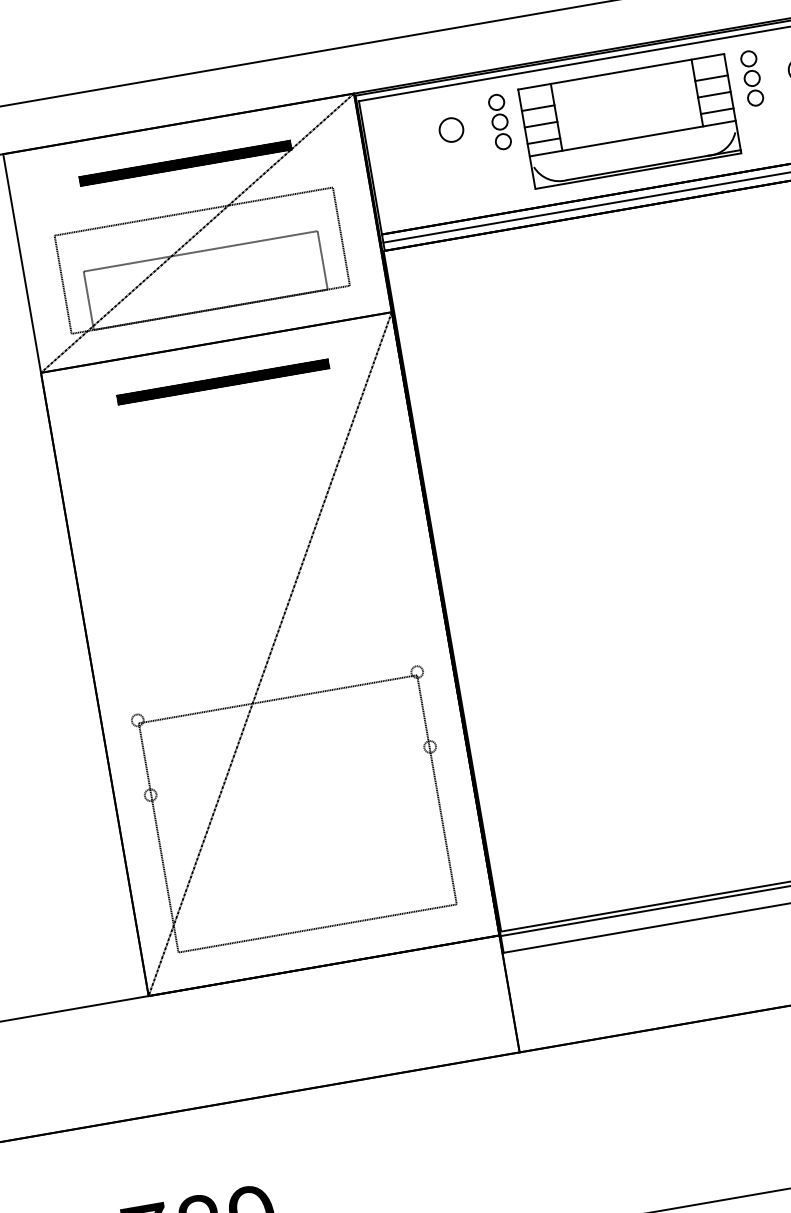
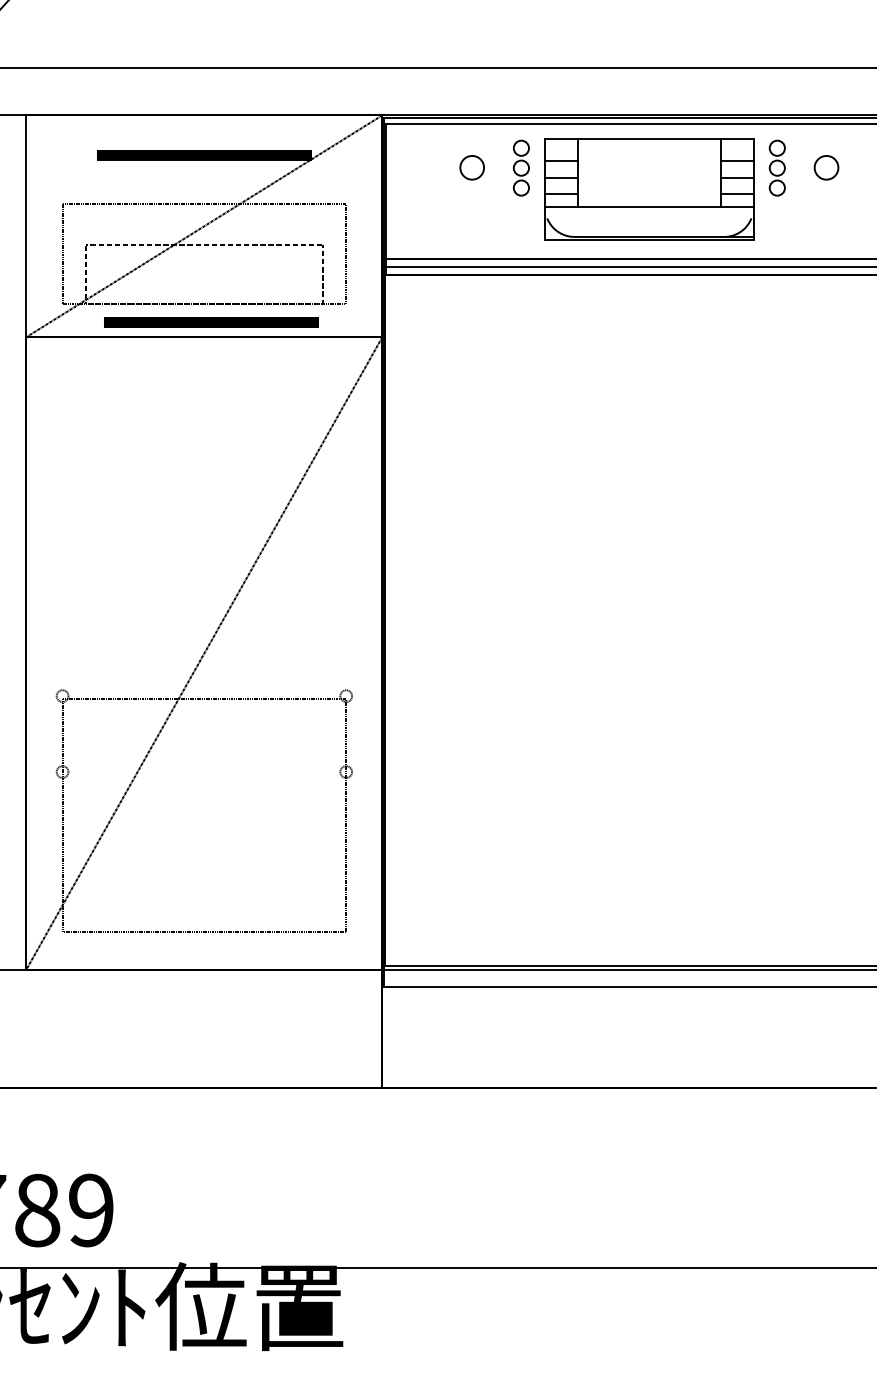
part: (223, 382) -> (211, 322), moved

